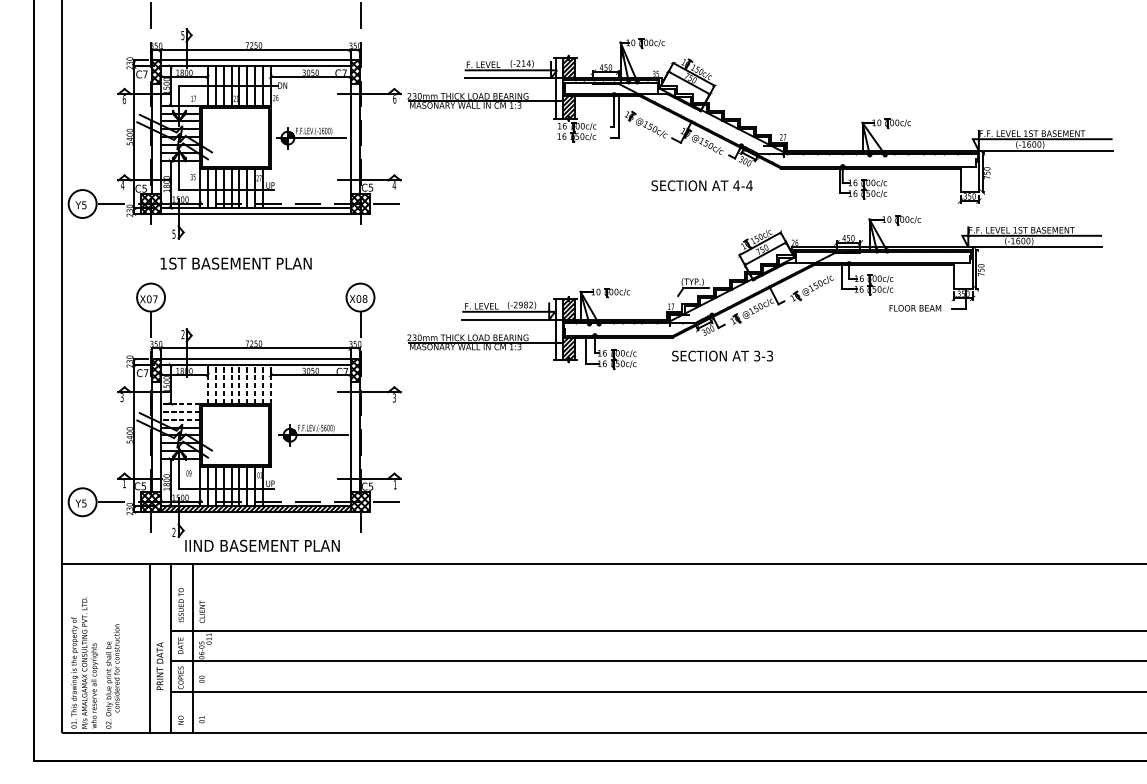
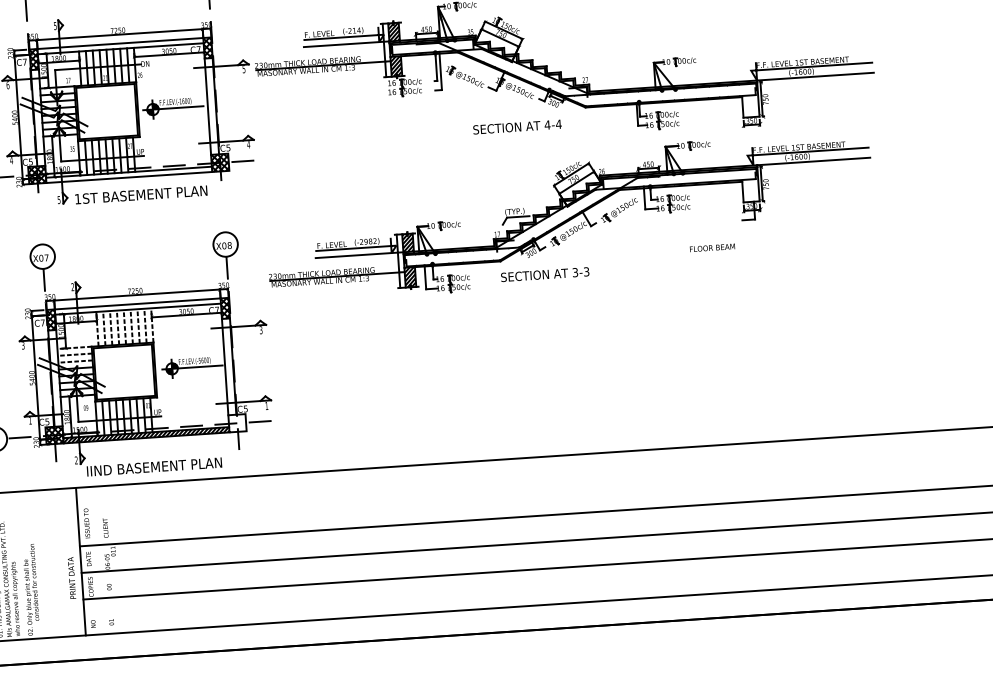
text: (394, 99) -> (243, 69), 6 -> 5
text: (235, 263) -> (140, 194), moved
text: (915, 308) -> (712, 248), moved
hatch: (360, 502) -> (237, 423), removed
line: (150, 647) -> (62, 562), removed
line: (192, 648) -> (99, 560), removed

